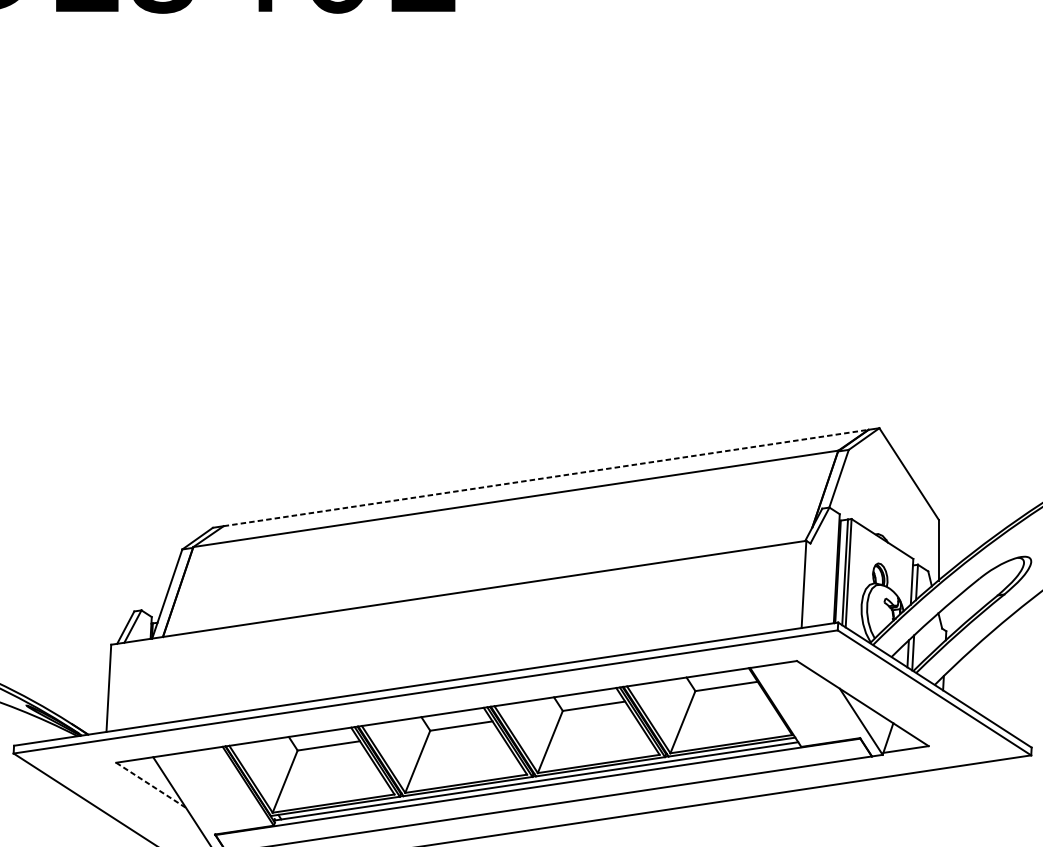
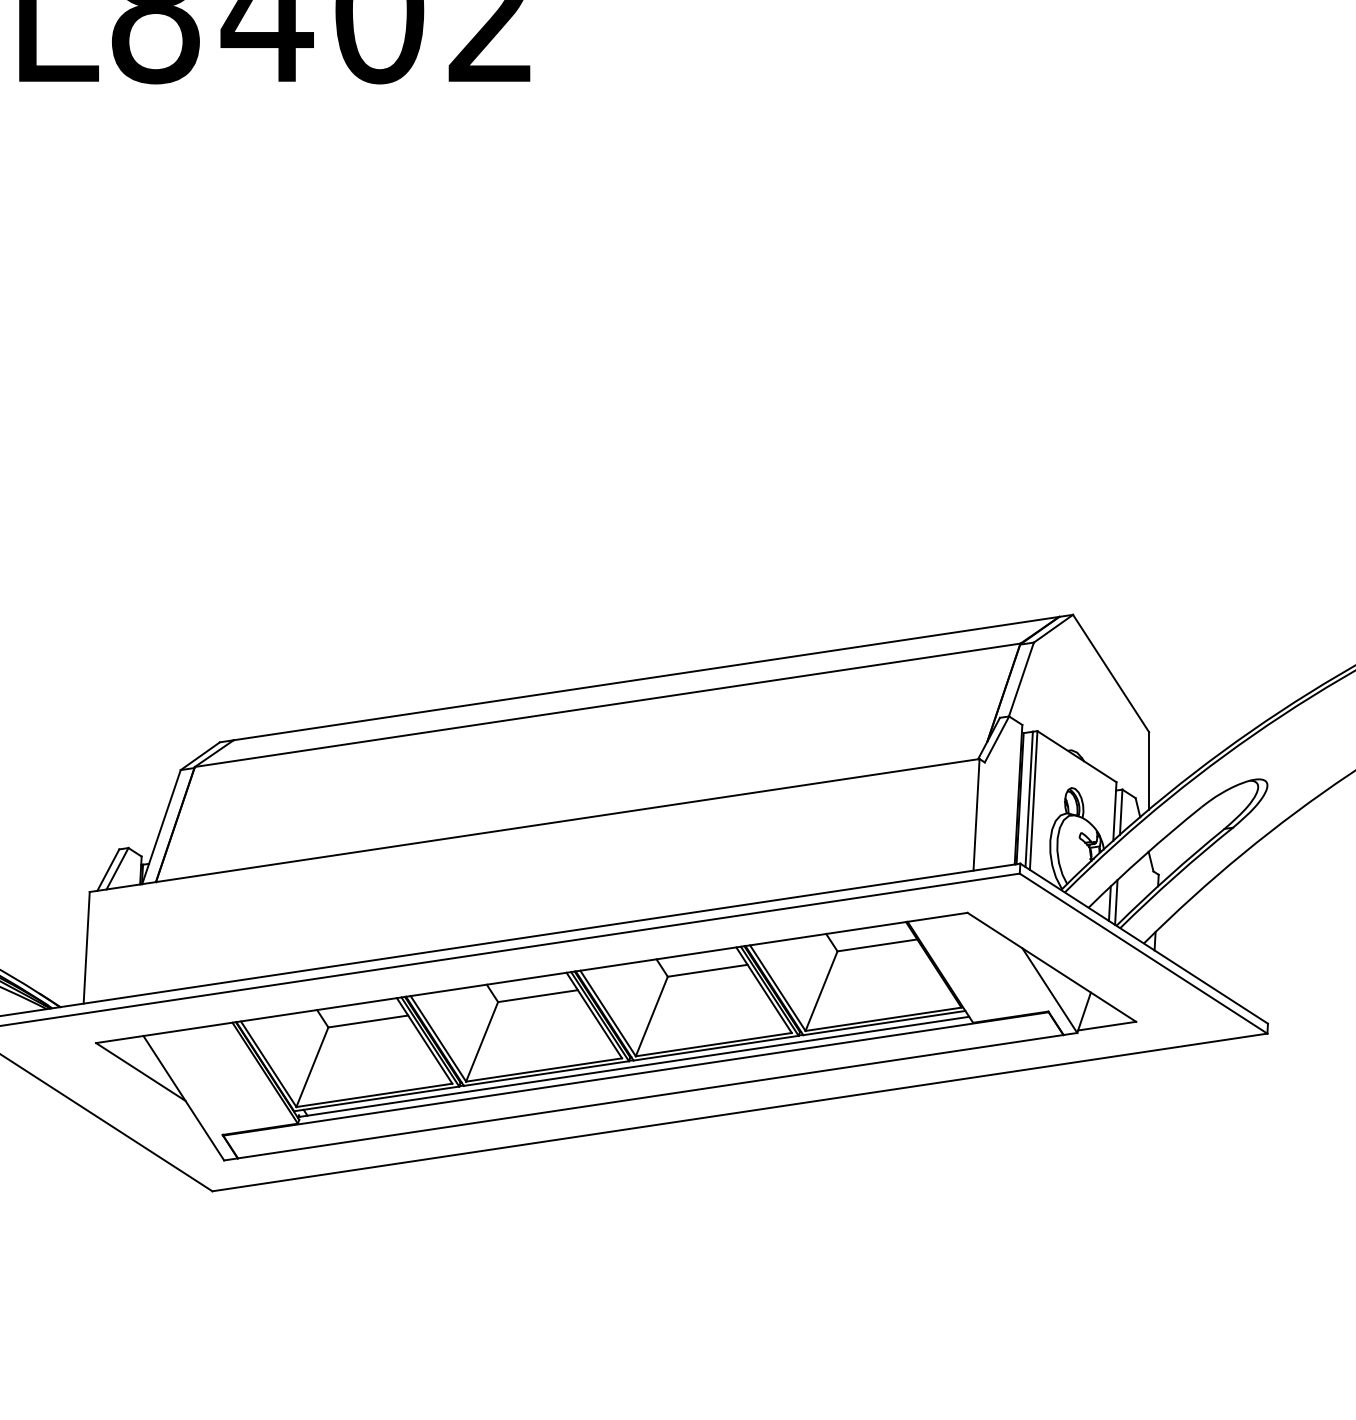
line: (546, 477) -> (646, 678), dashed -> solid
line: (151, 785) -> (141, 1072), dashed -> solid

